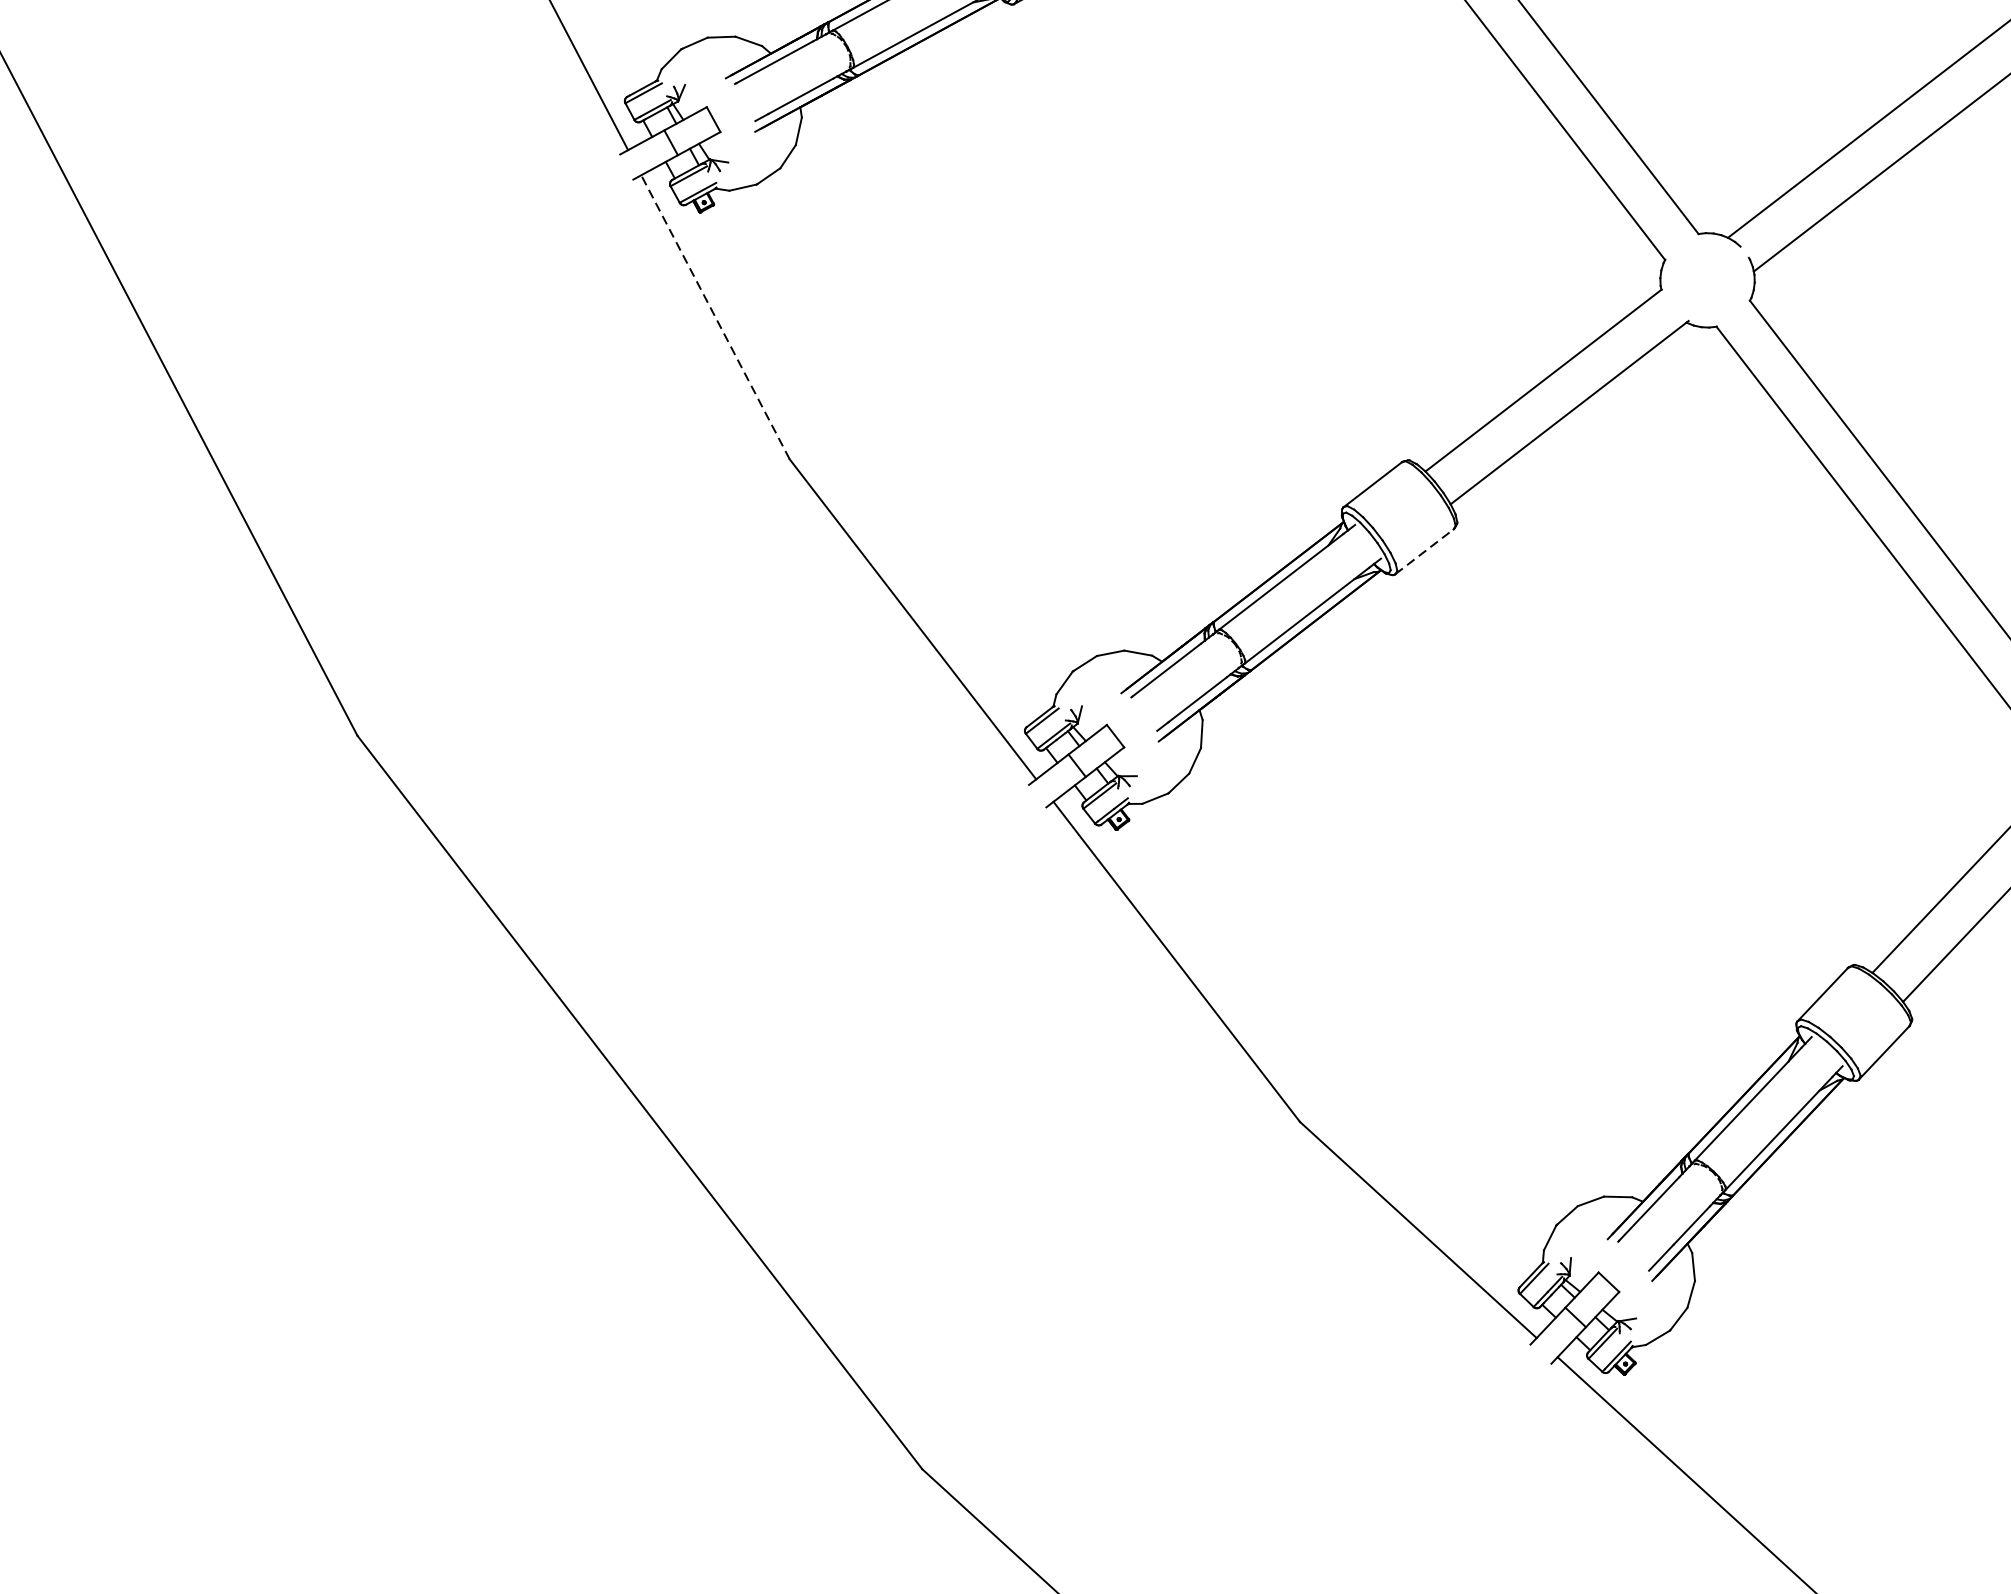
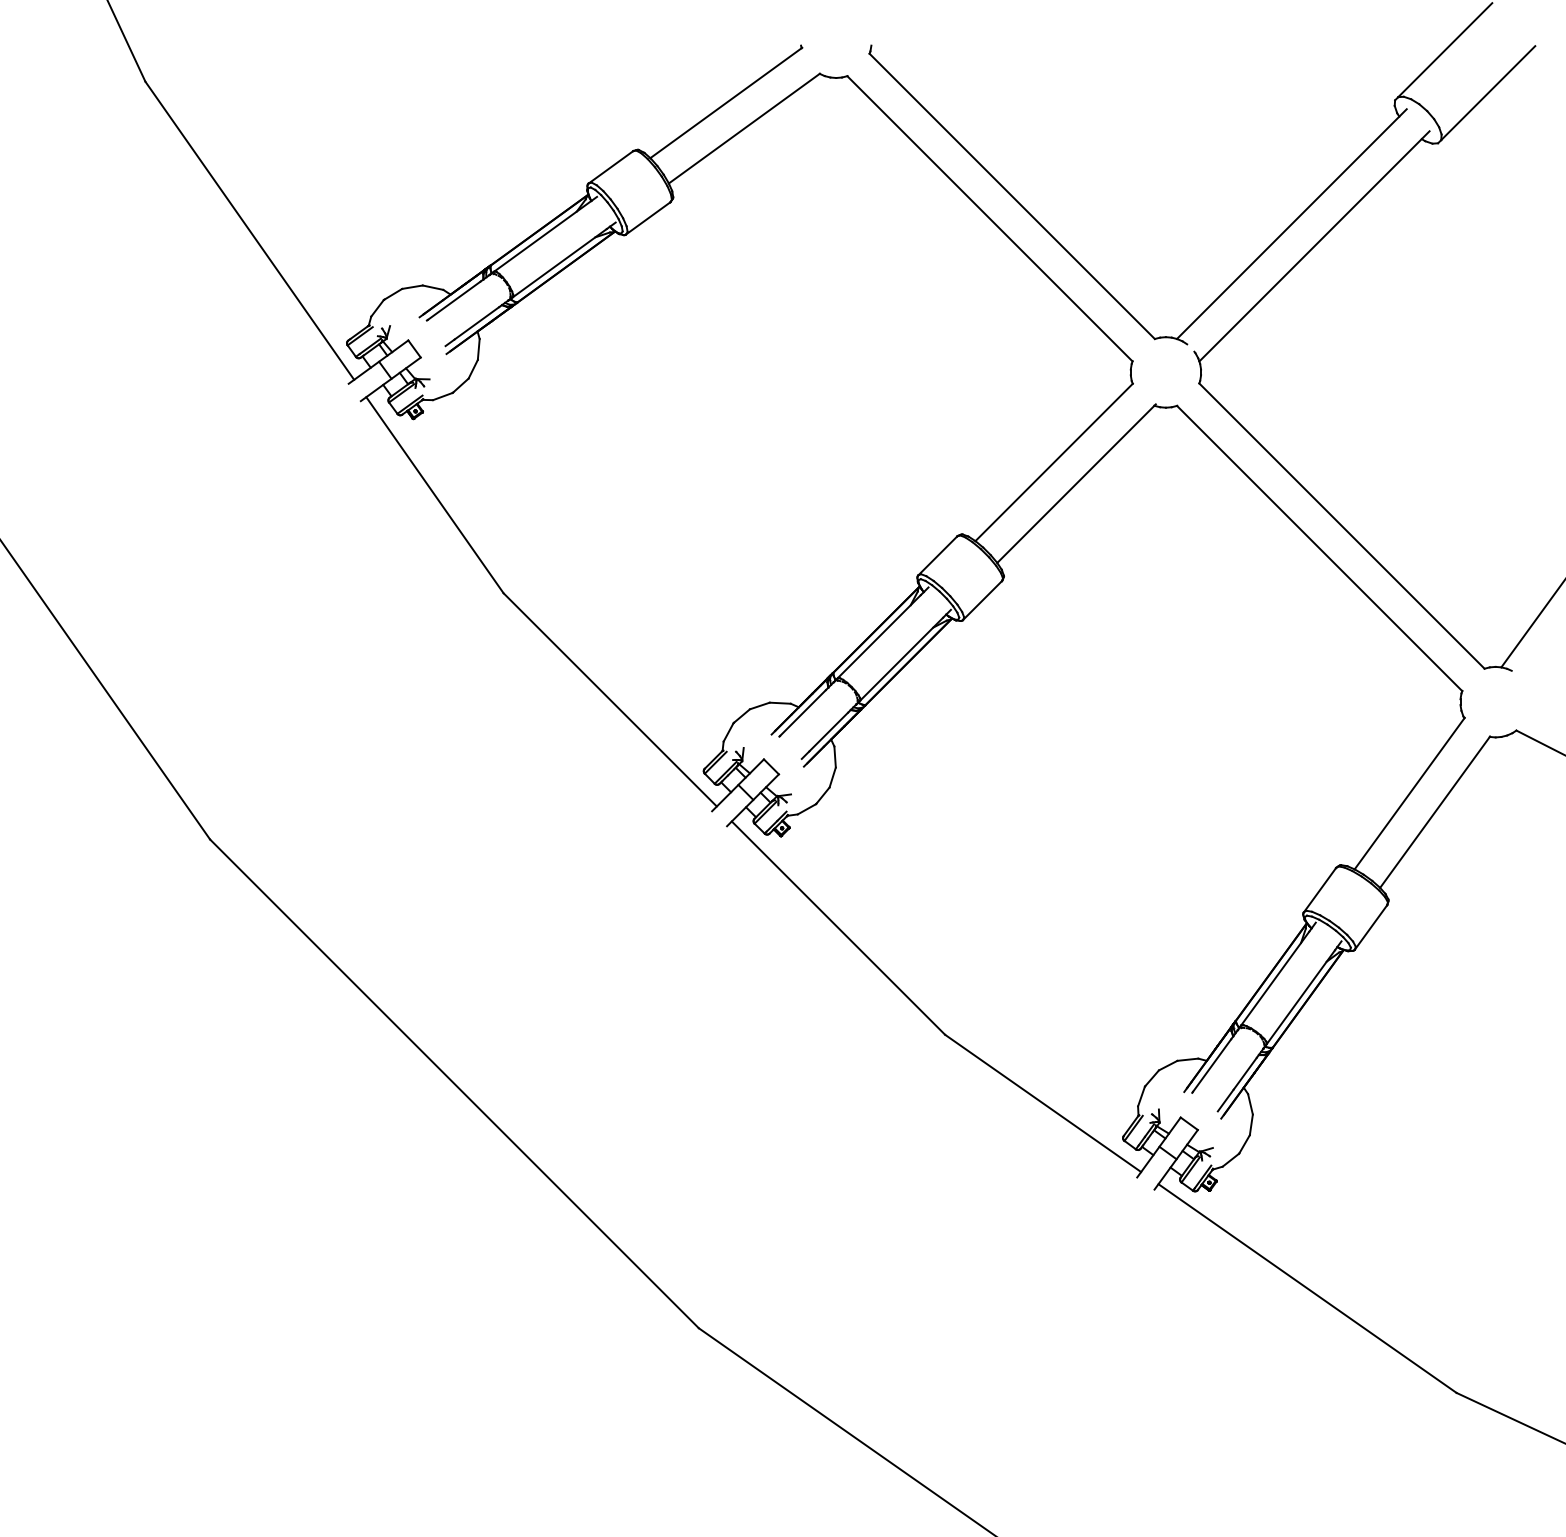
line: (714, 317) -> (434, 495), dashed -> solid
line: (1424, 551) -> (982, 600), dashed -> solid

